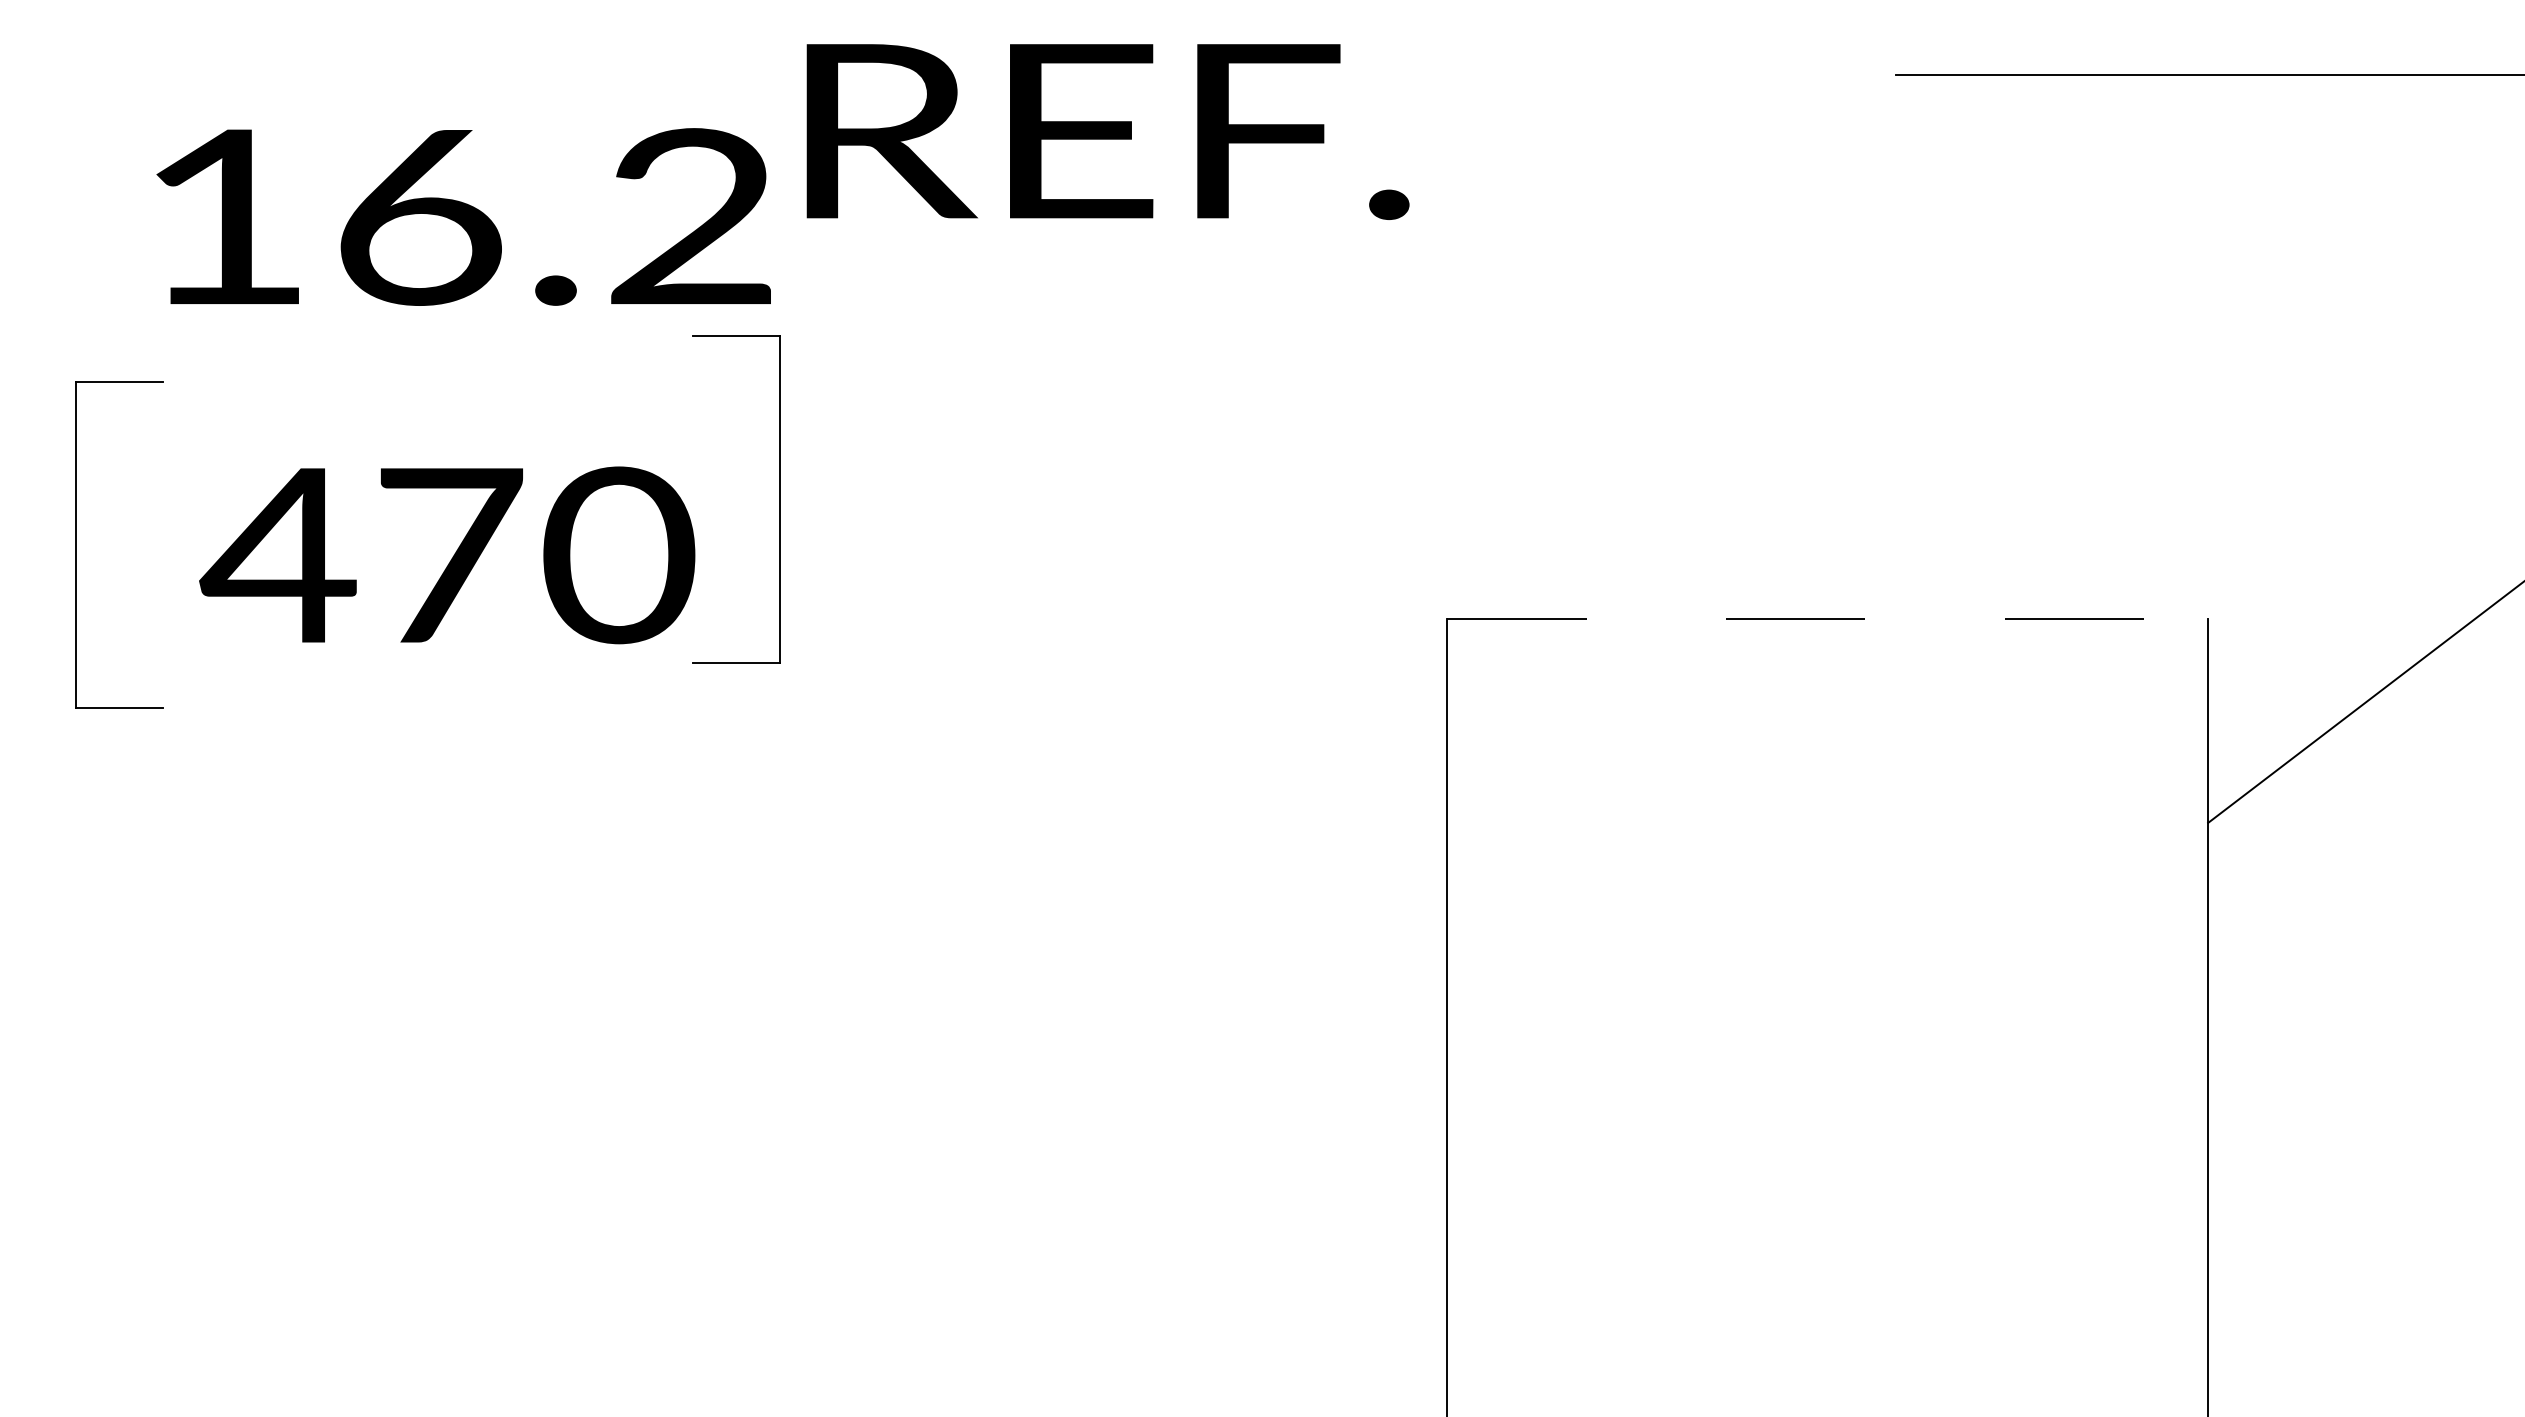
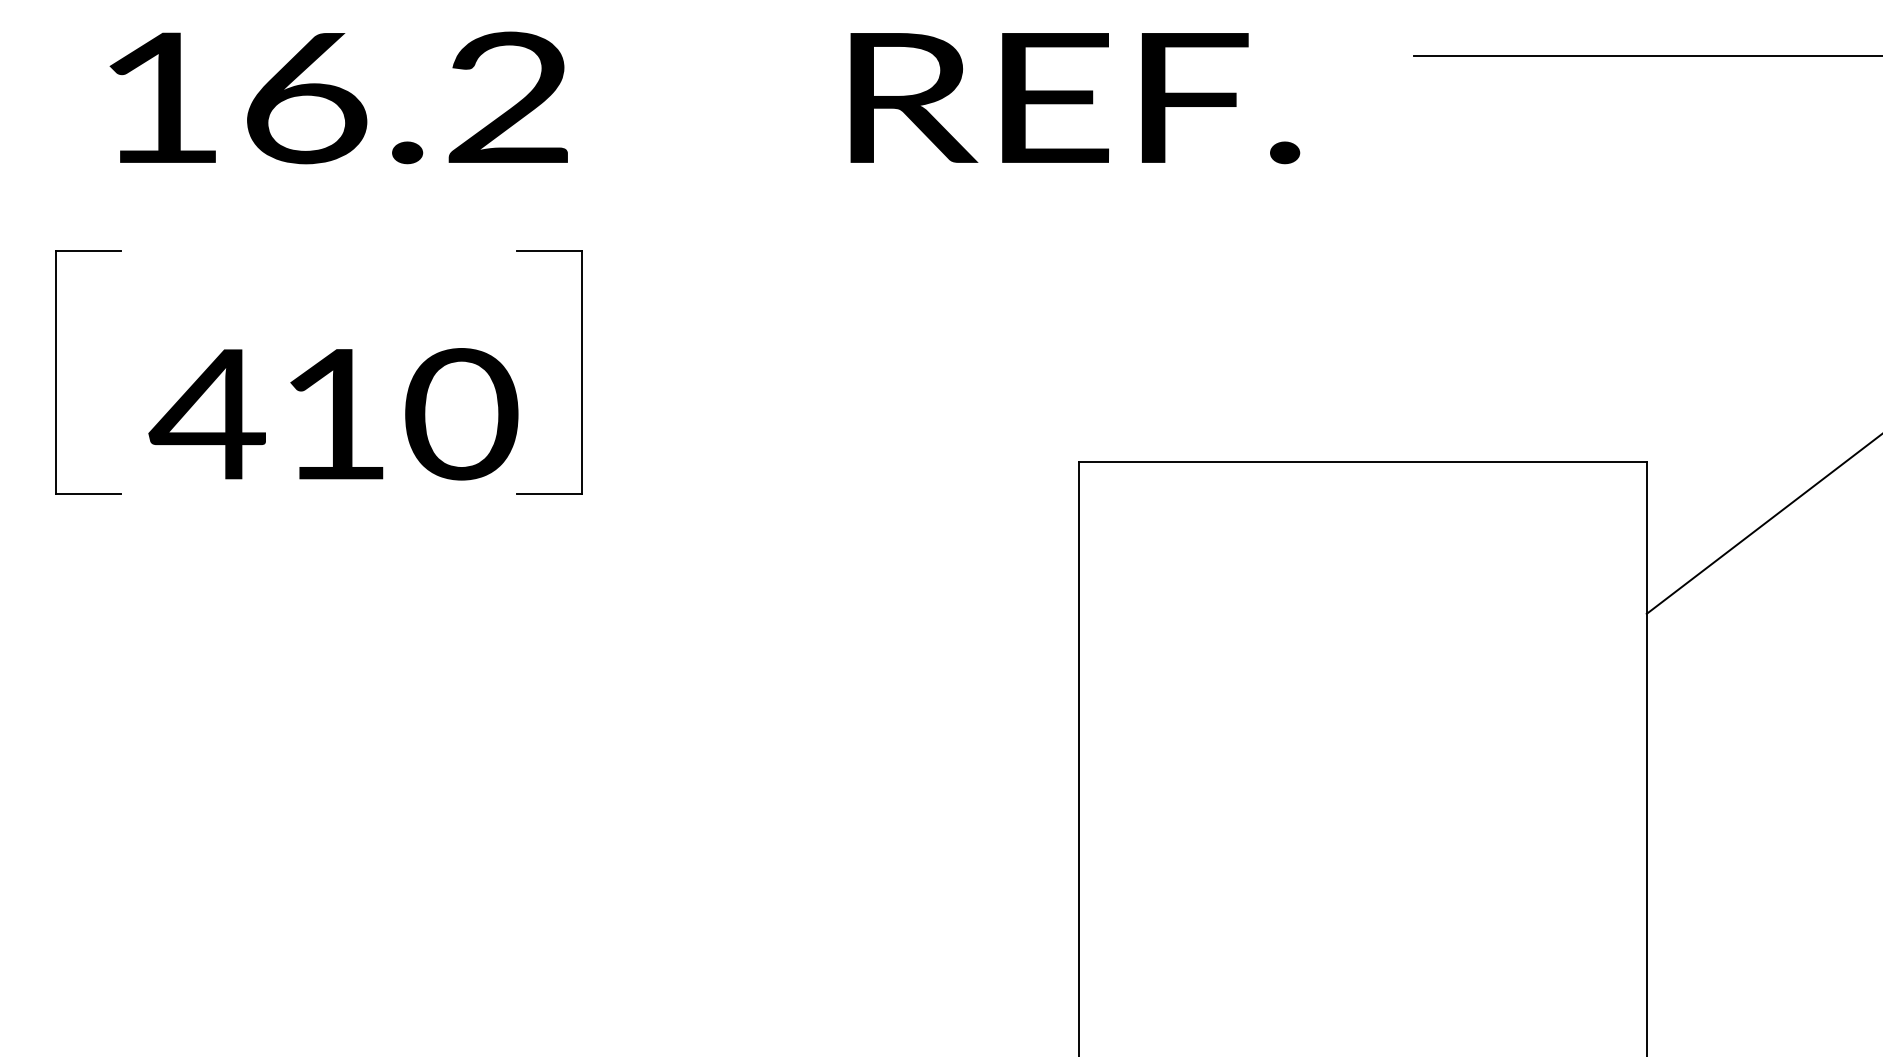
text: (1108, 131) -> (1075, 98), moved
text: (463, 216) -> (338, 97), moved
part: (75, 544) -> (56, 372), moved
text: (451, 555) -> (336, 414), 470 -> 410
line: (1828, 618) -> (1363, 461), dashed -> solid

